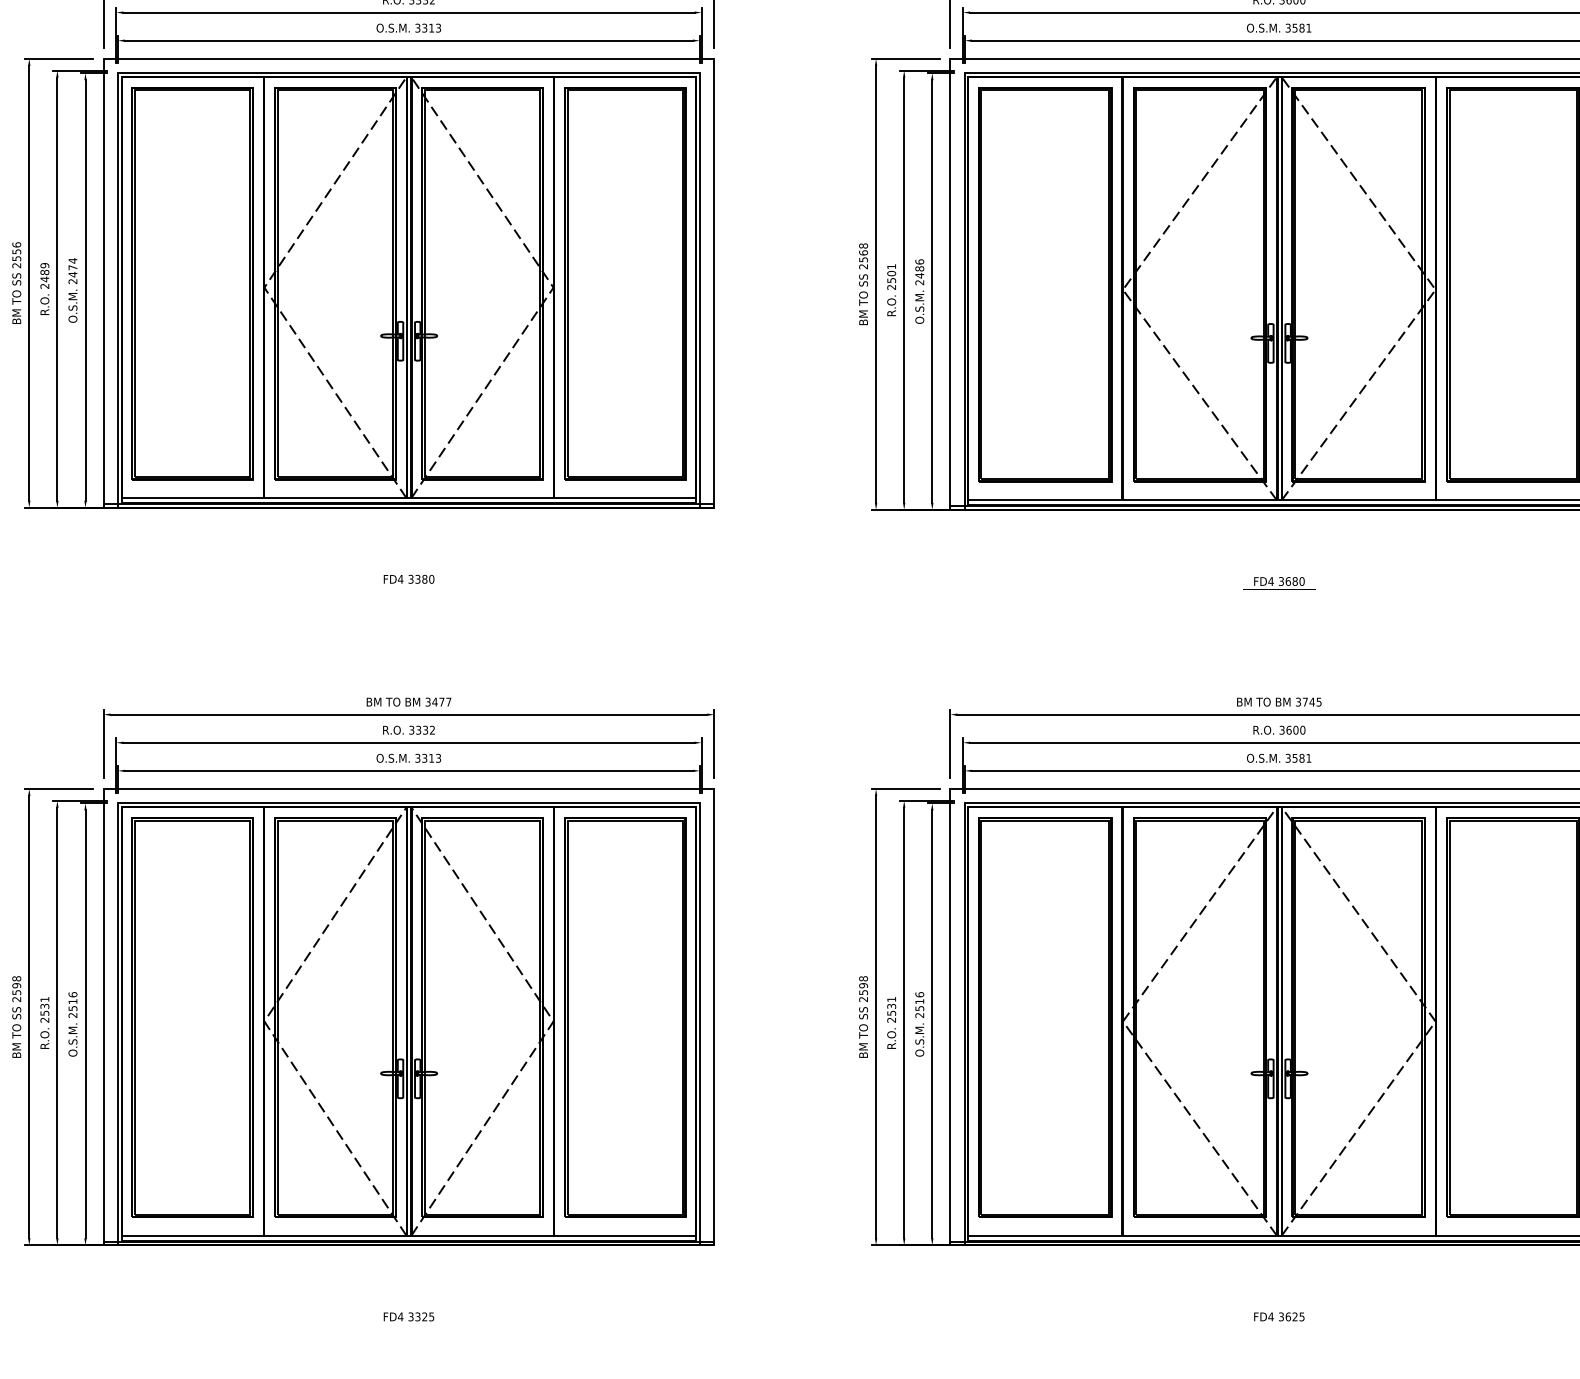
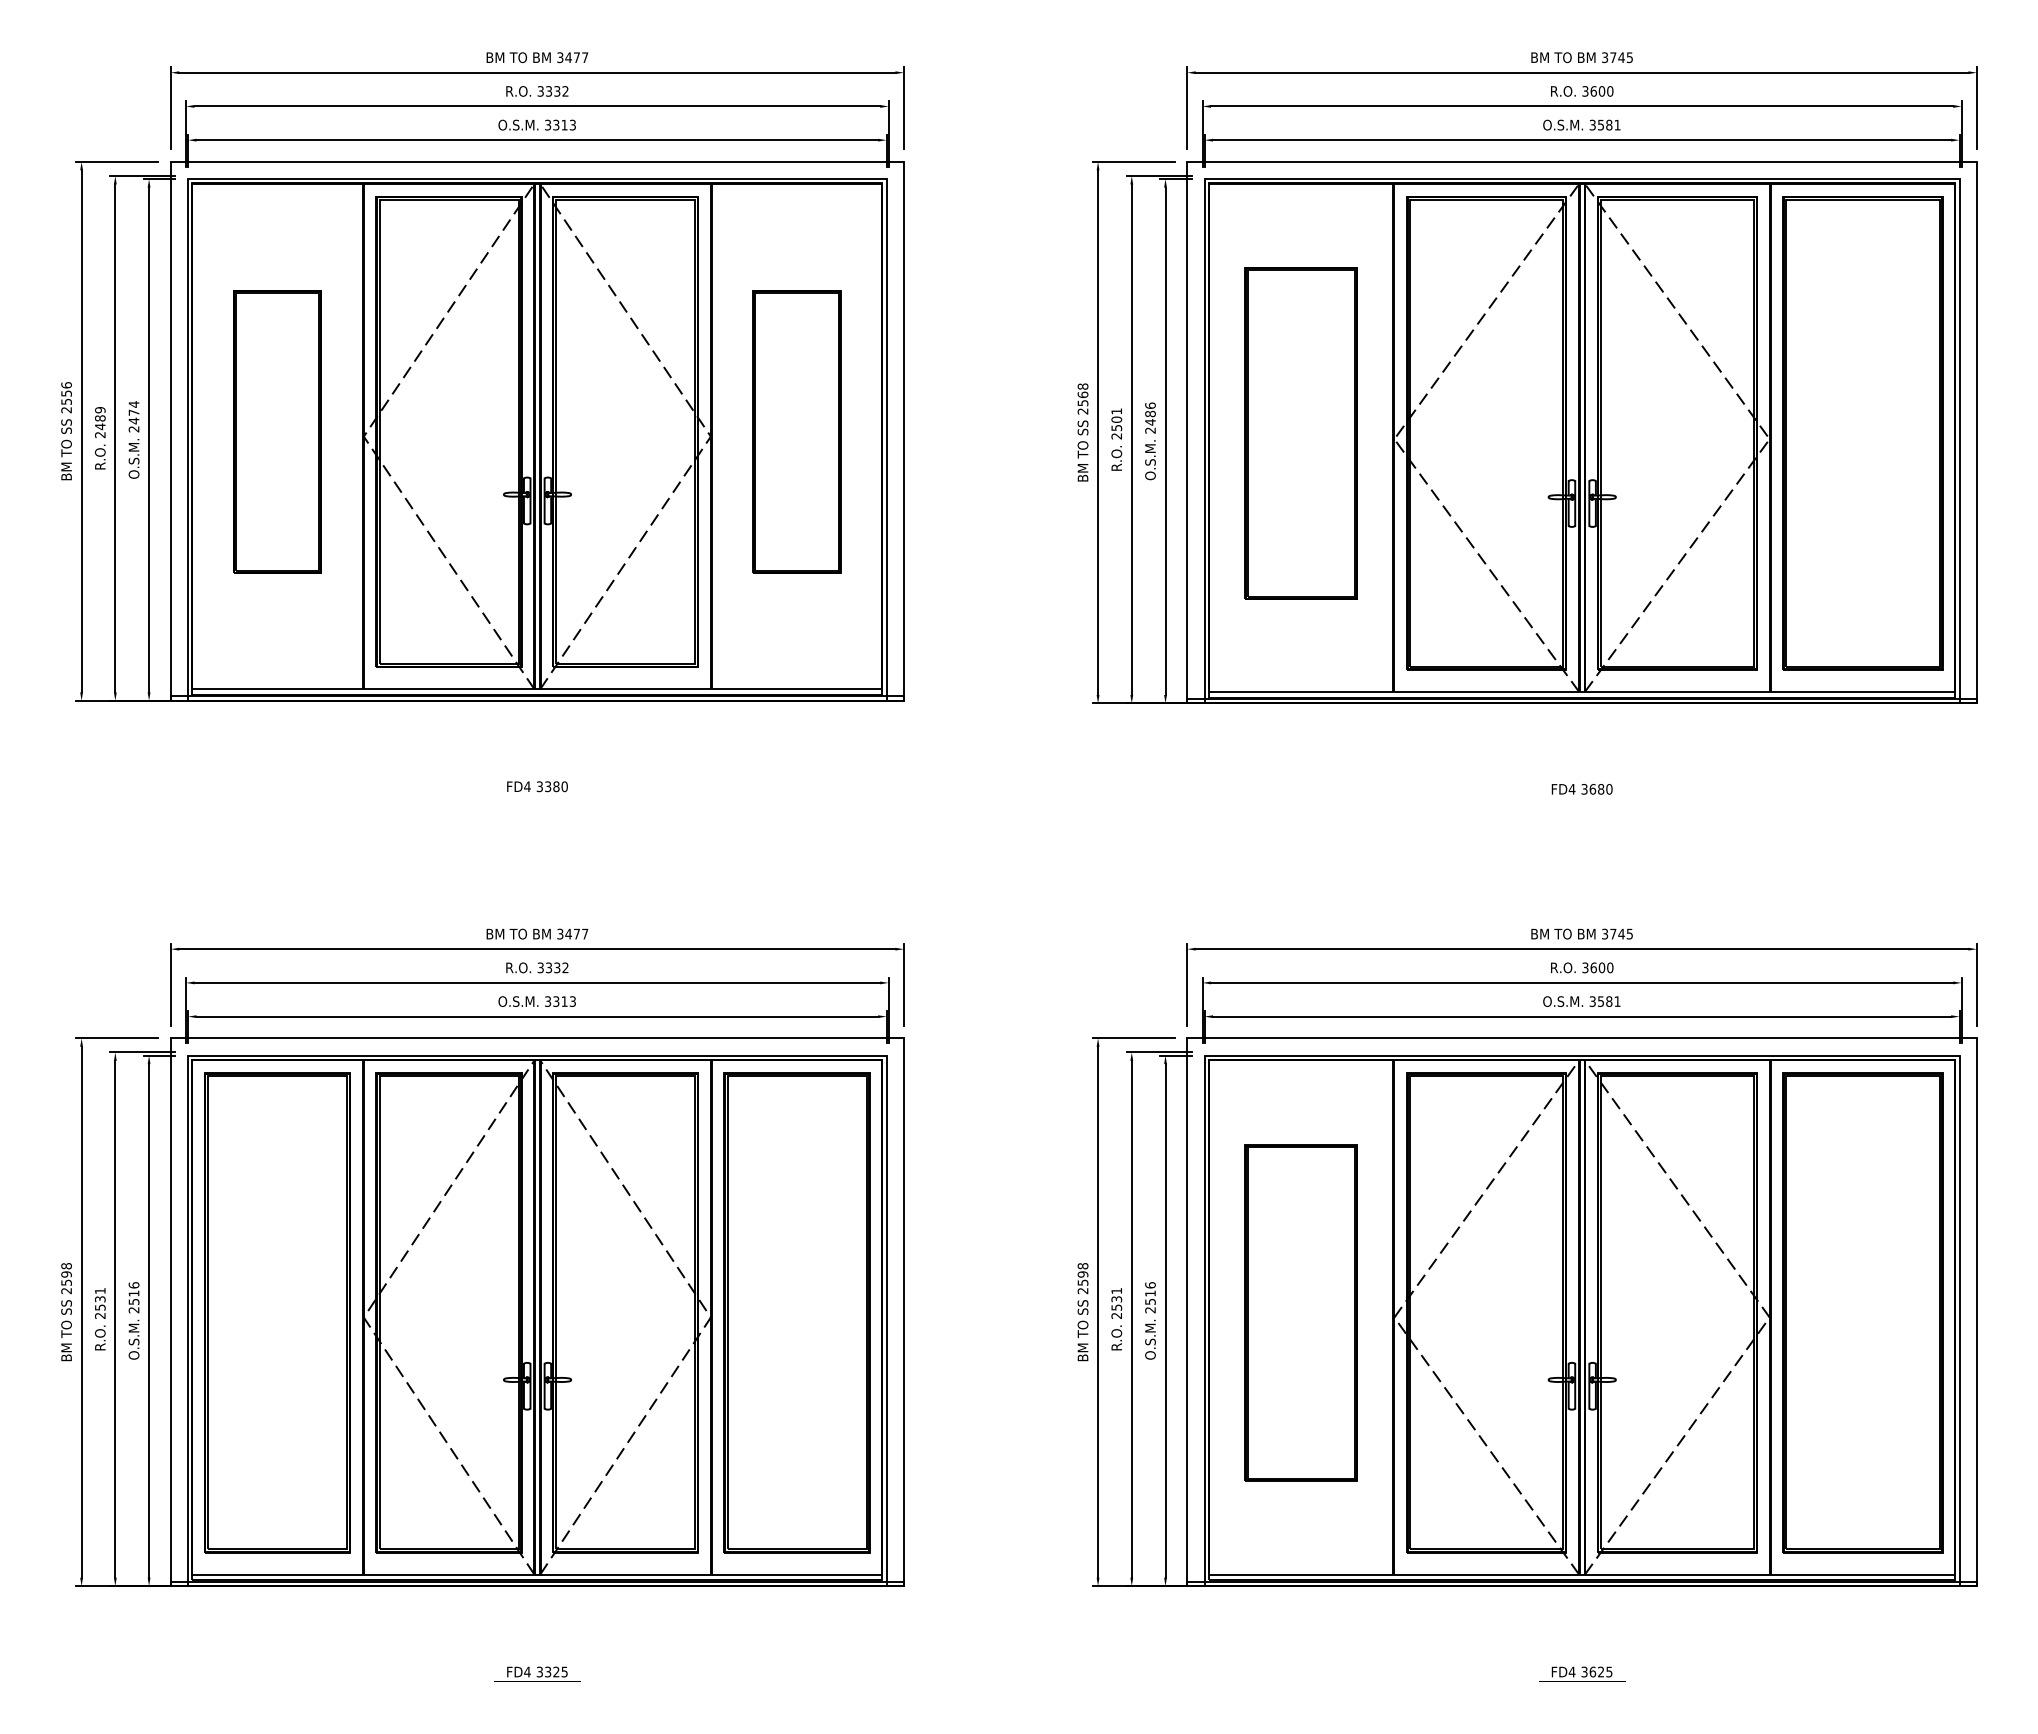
part: (192, 283) -> (277, 431), size x0.6
part: (624, 283) -> (796, 431), size x0.6
part: (1044, 285) -> (1300, 433), size x0.7
part: (1044, 1017) -> (1300, 1312), size x0.7

